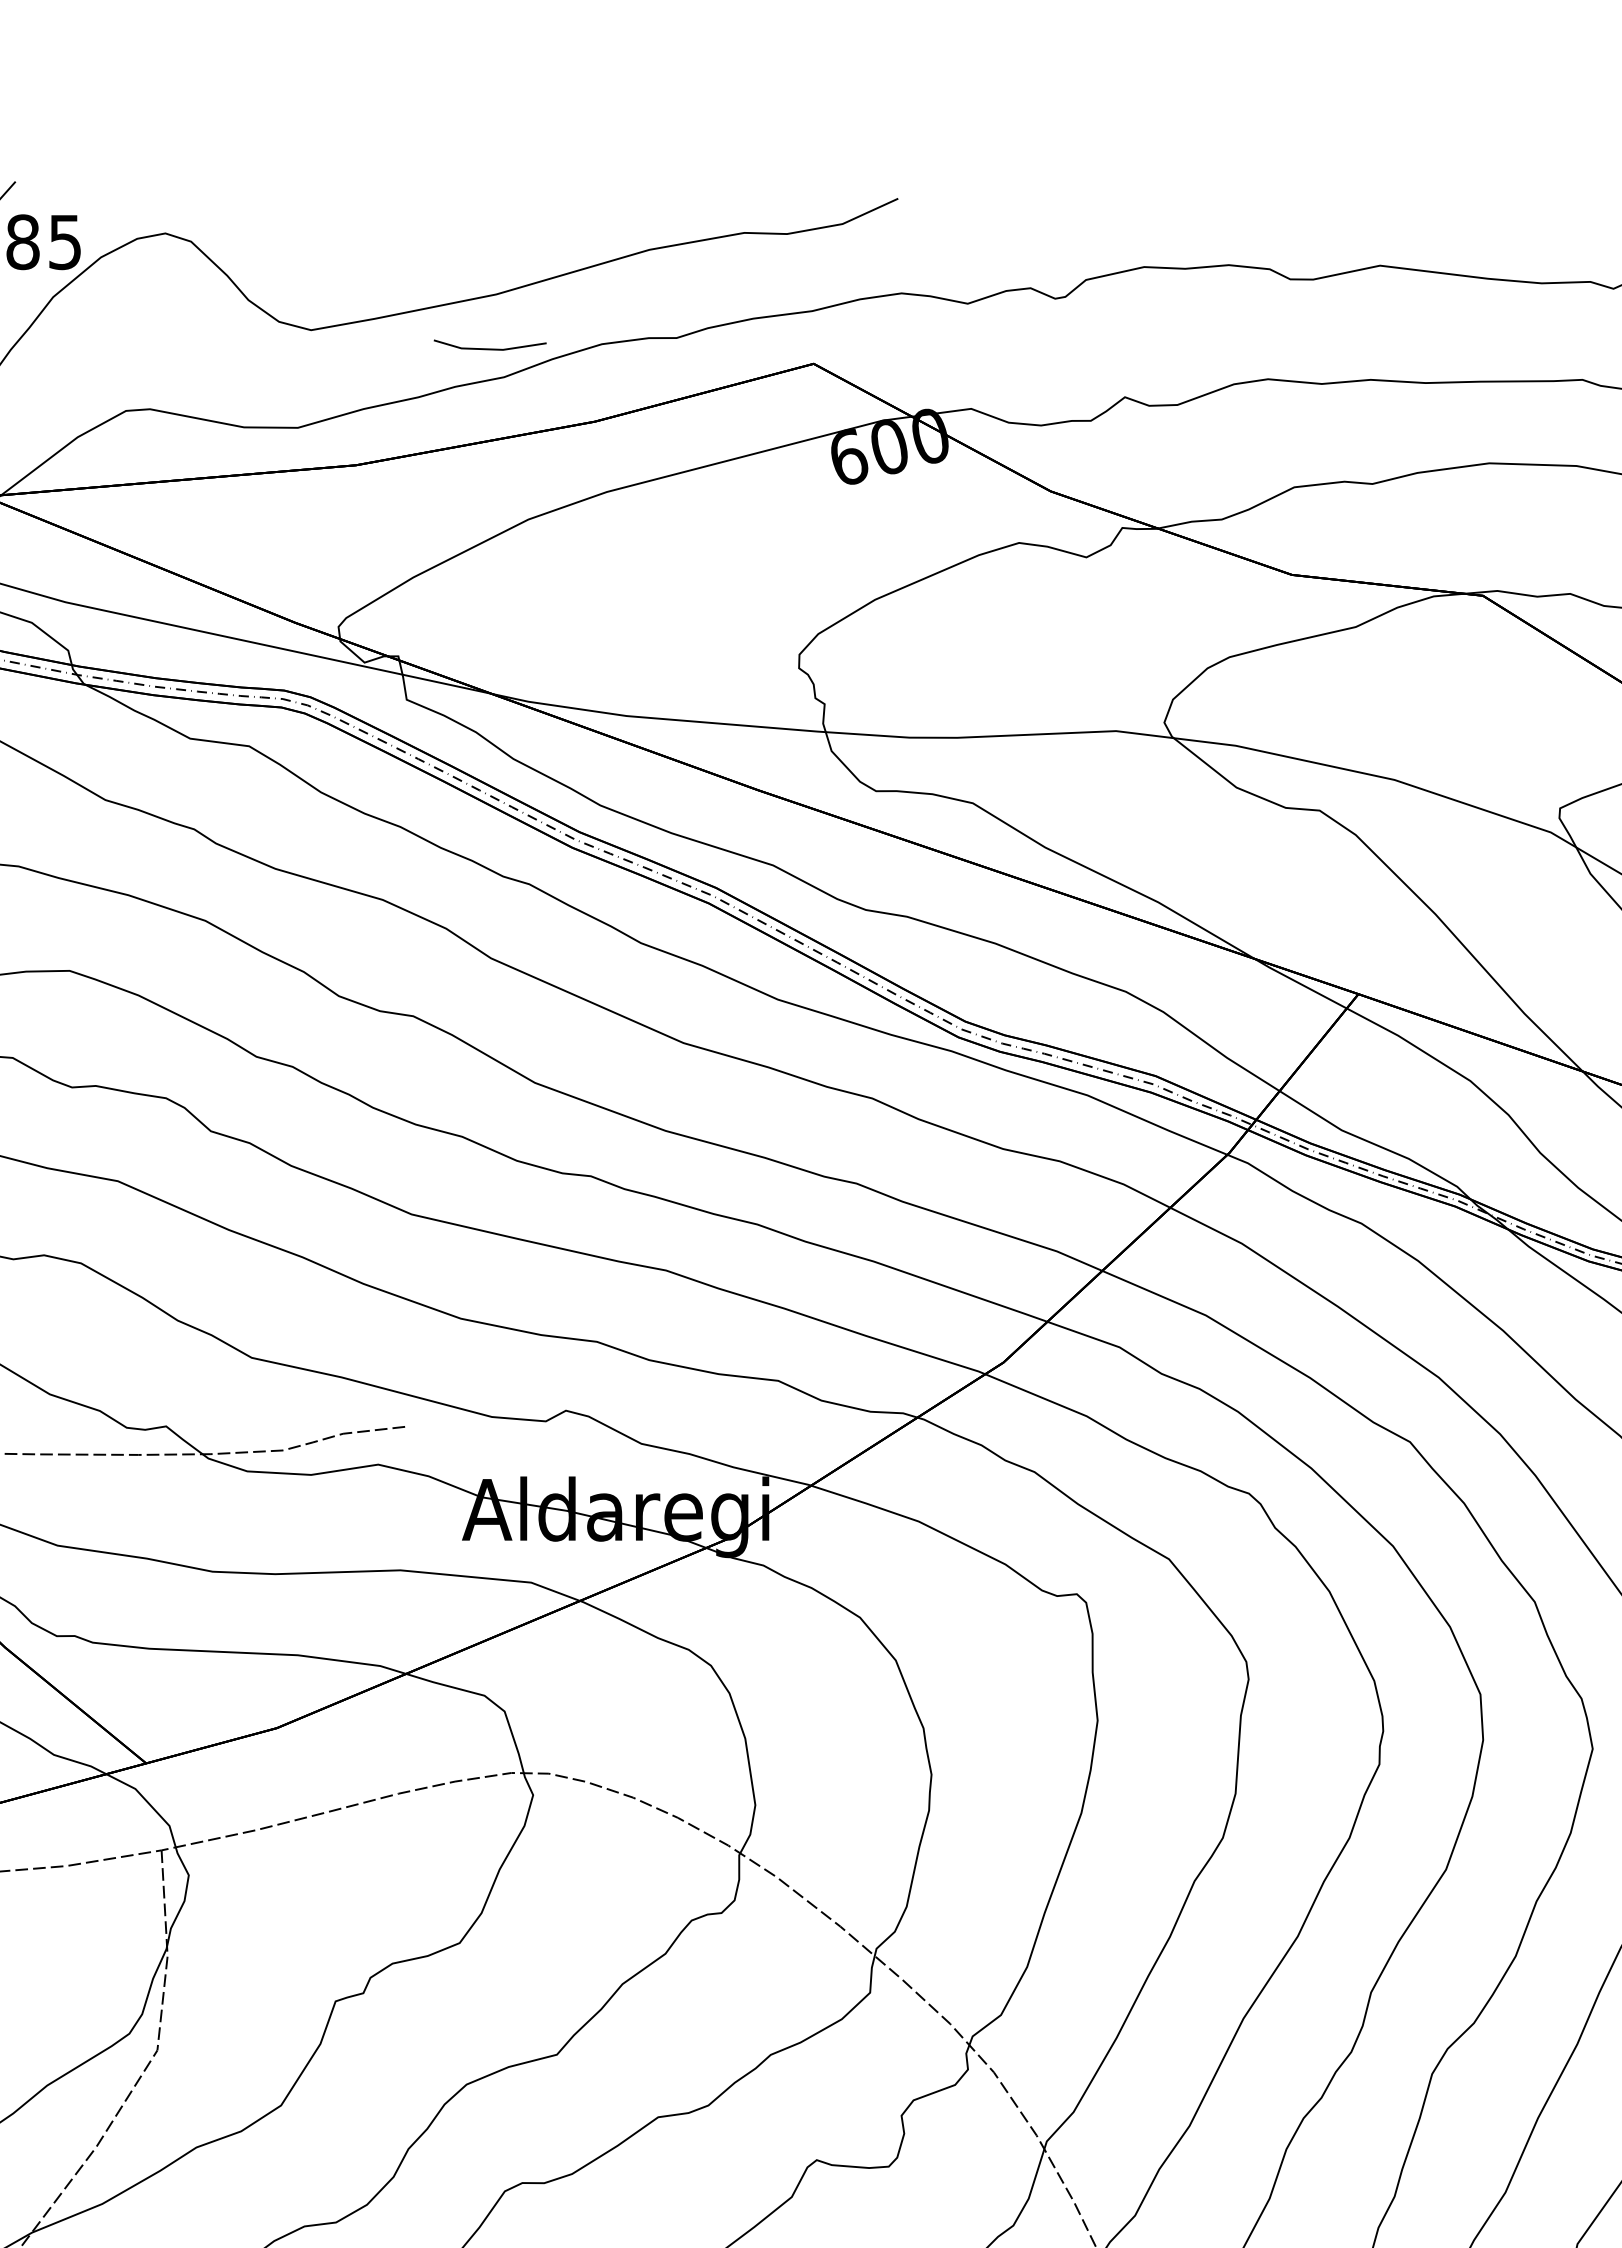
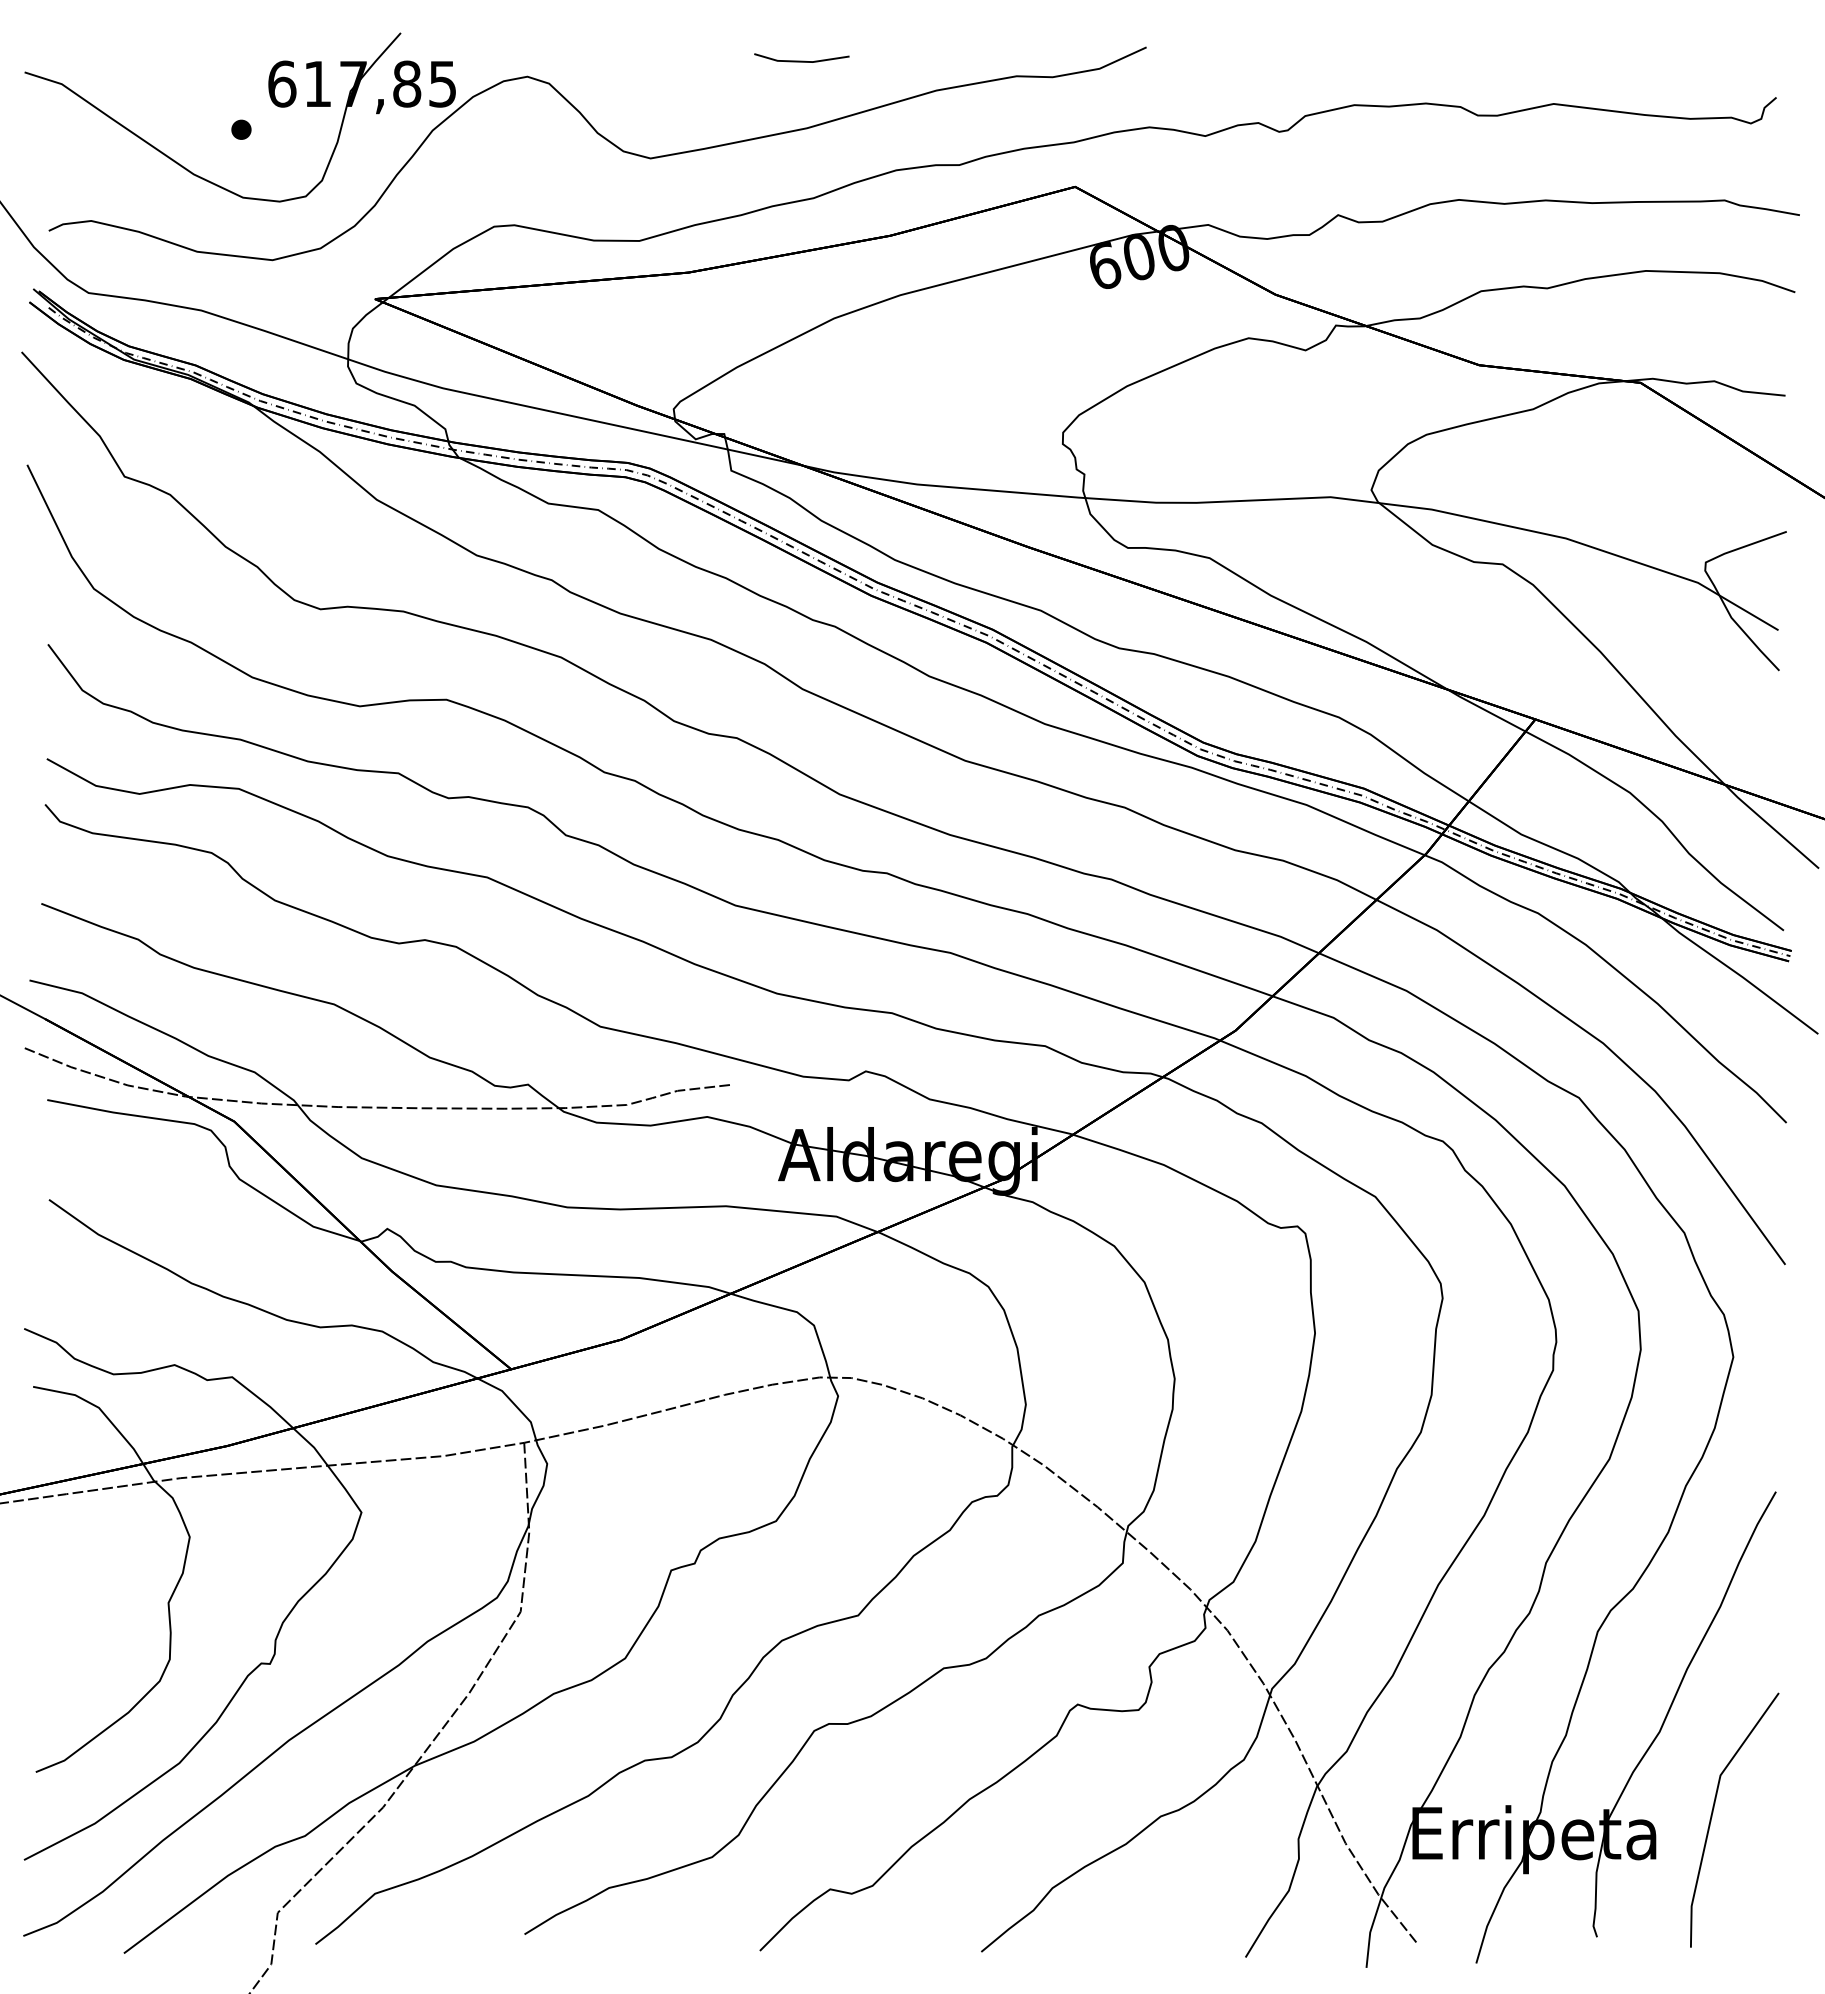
line: (489, 347) -> (801, 60), moved

